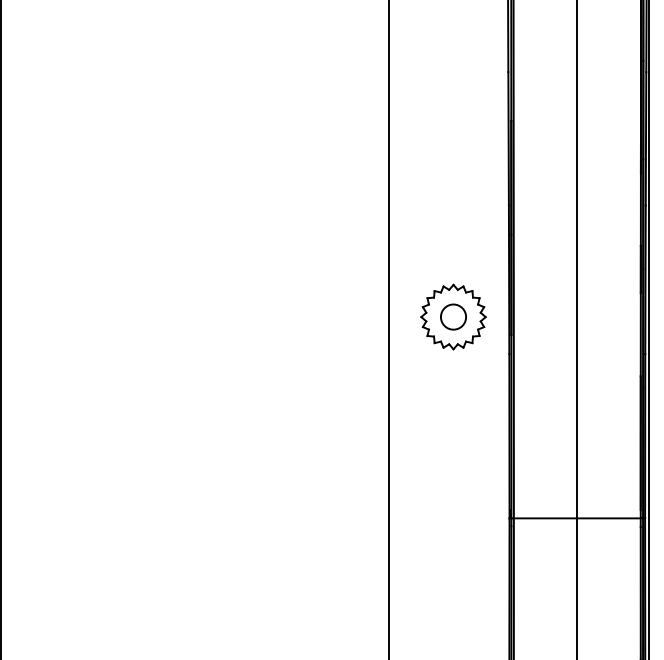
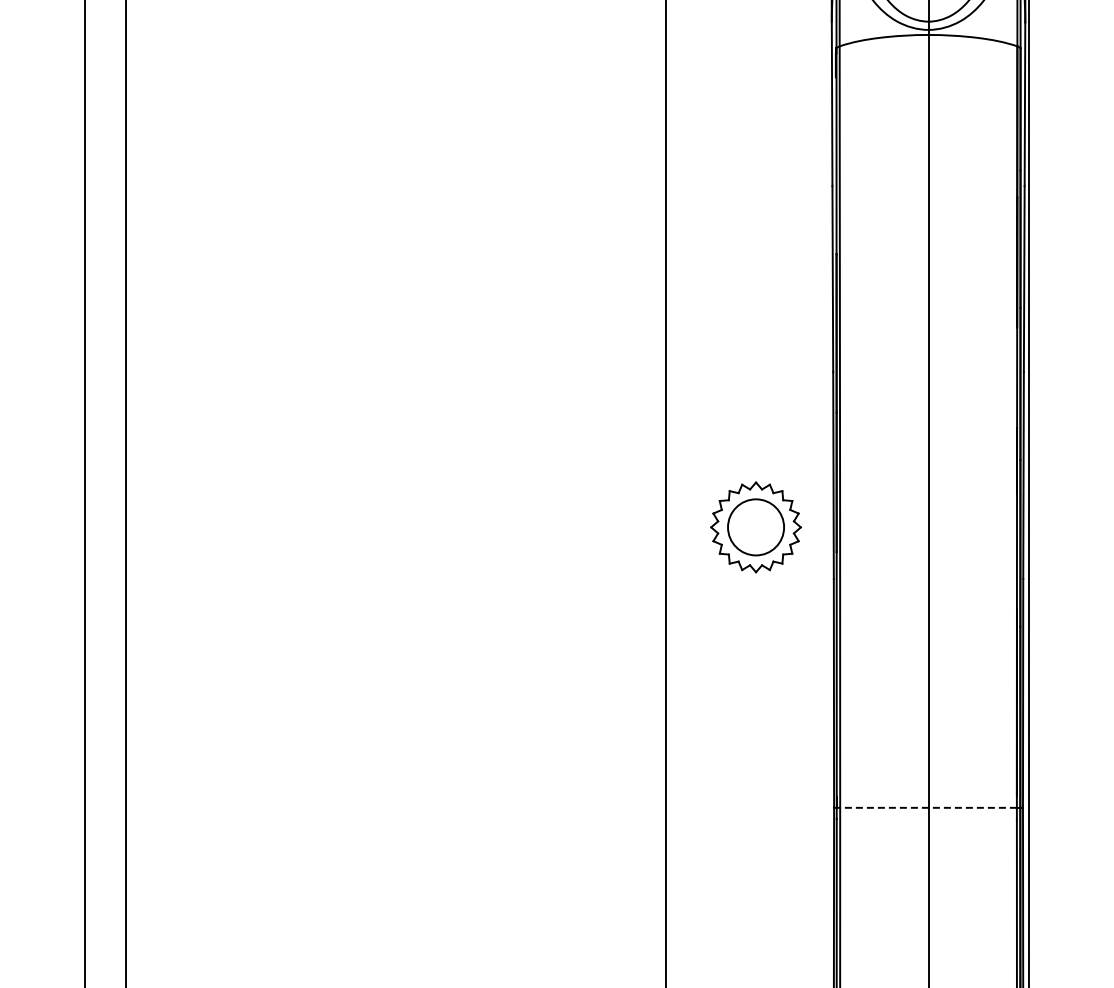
circle: (453, 316) -> (755, 526), size x1.6
line: (575, 518) -> (926, 807), solid -> dashed

